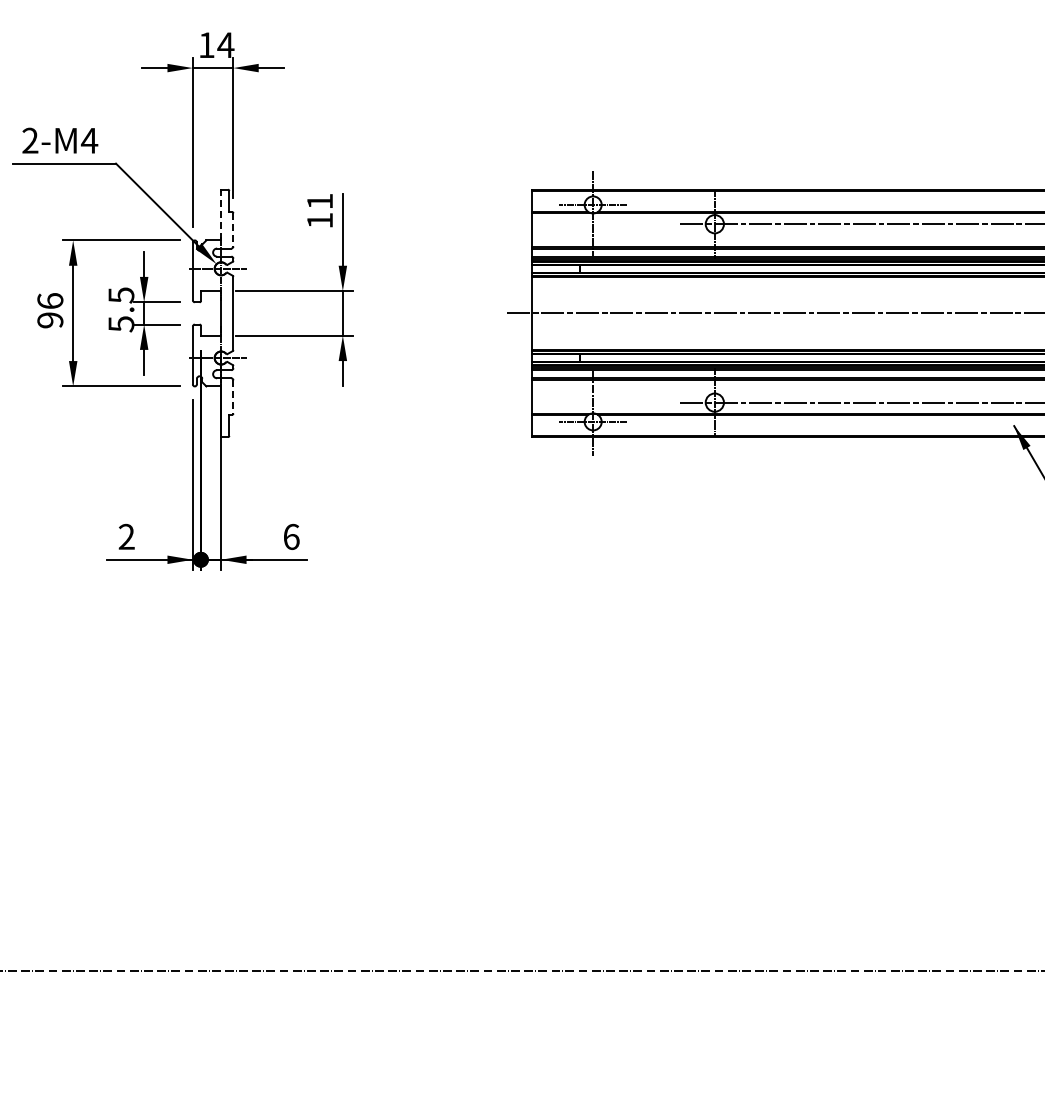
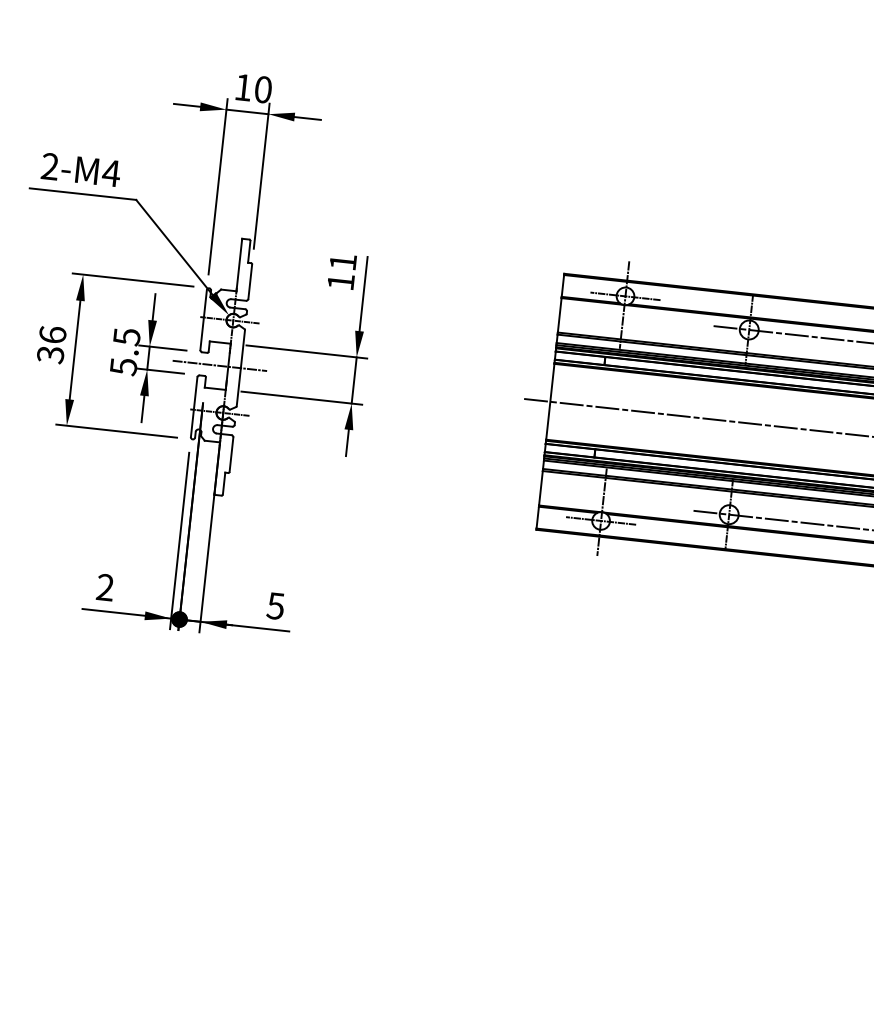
text: (225, 45) -> (262, 89), 14 -> 10
line: (221, 215) -> (239, 265), dashed -> solid
line: (233, 229) -> (250, 281), dashed -> solid
line: (212, 313) -> (219, 365), added
text: (50, 320) -> (50, 354), 96 -> 36
line: (233, 396) -> (231, 454), dashed -> solid
text: (291, 536) -> (275, 605), 6 -> 5

